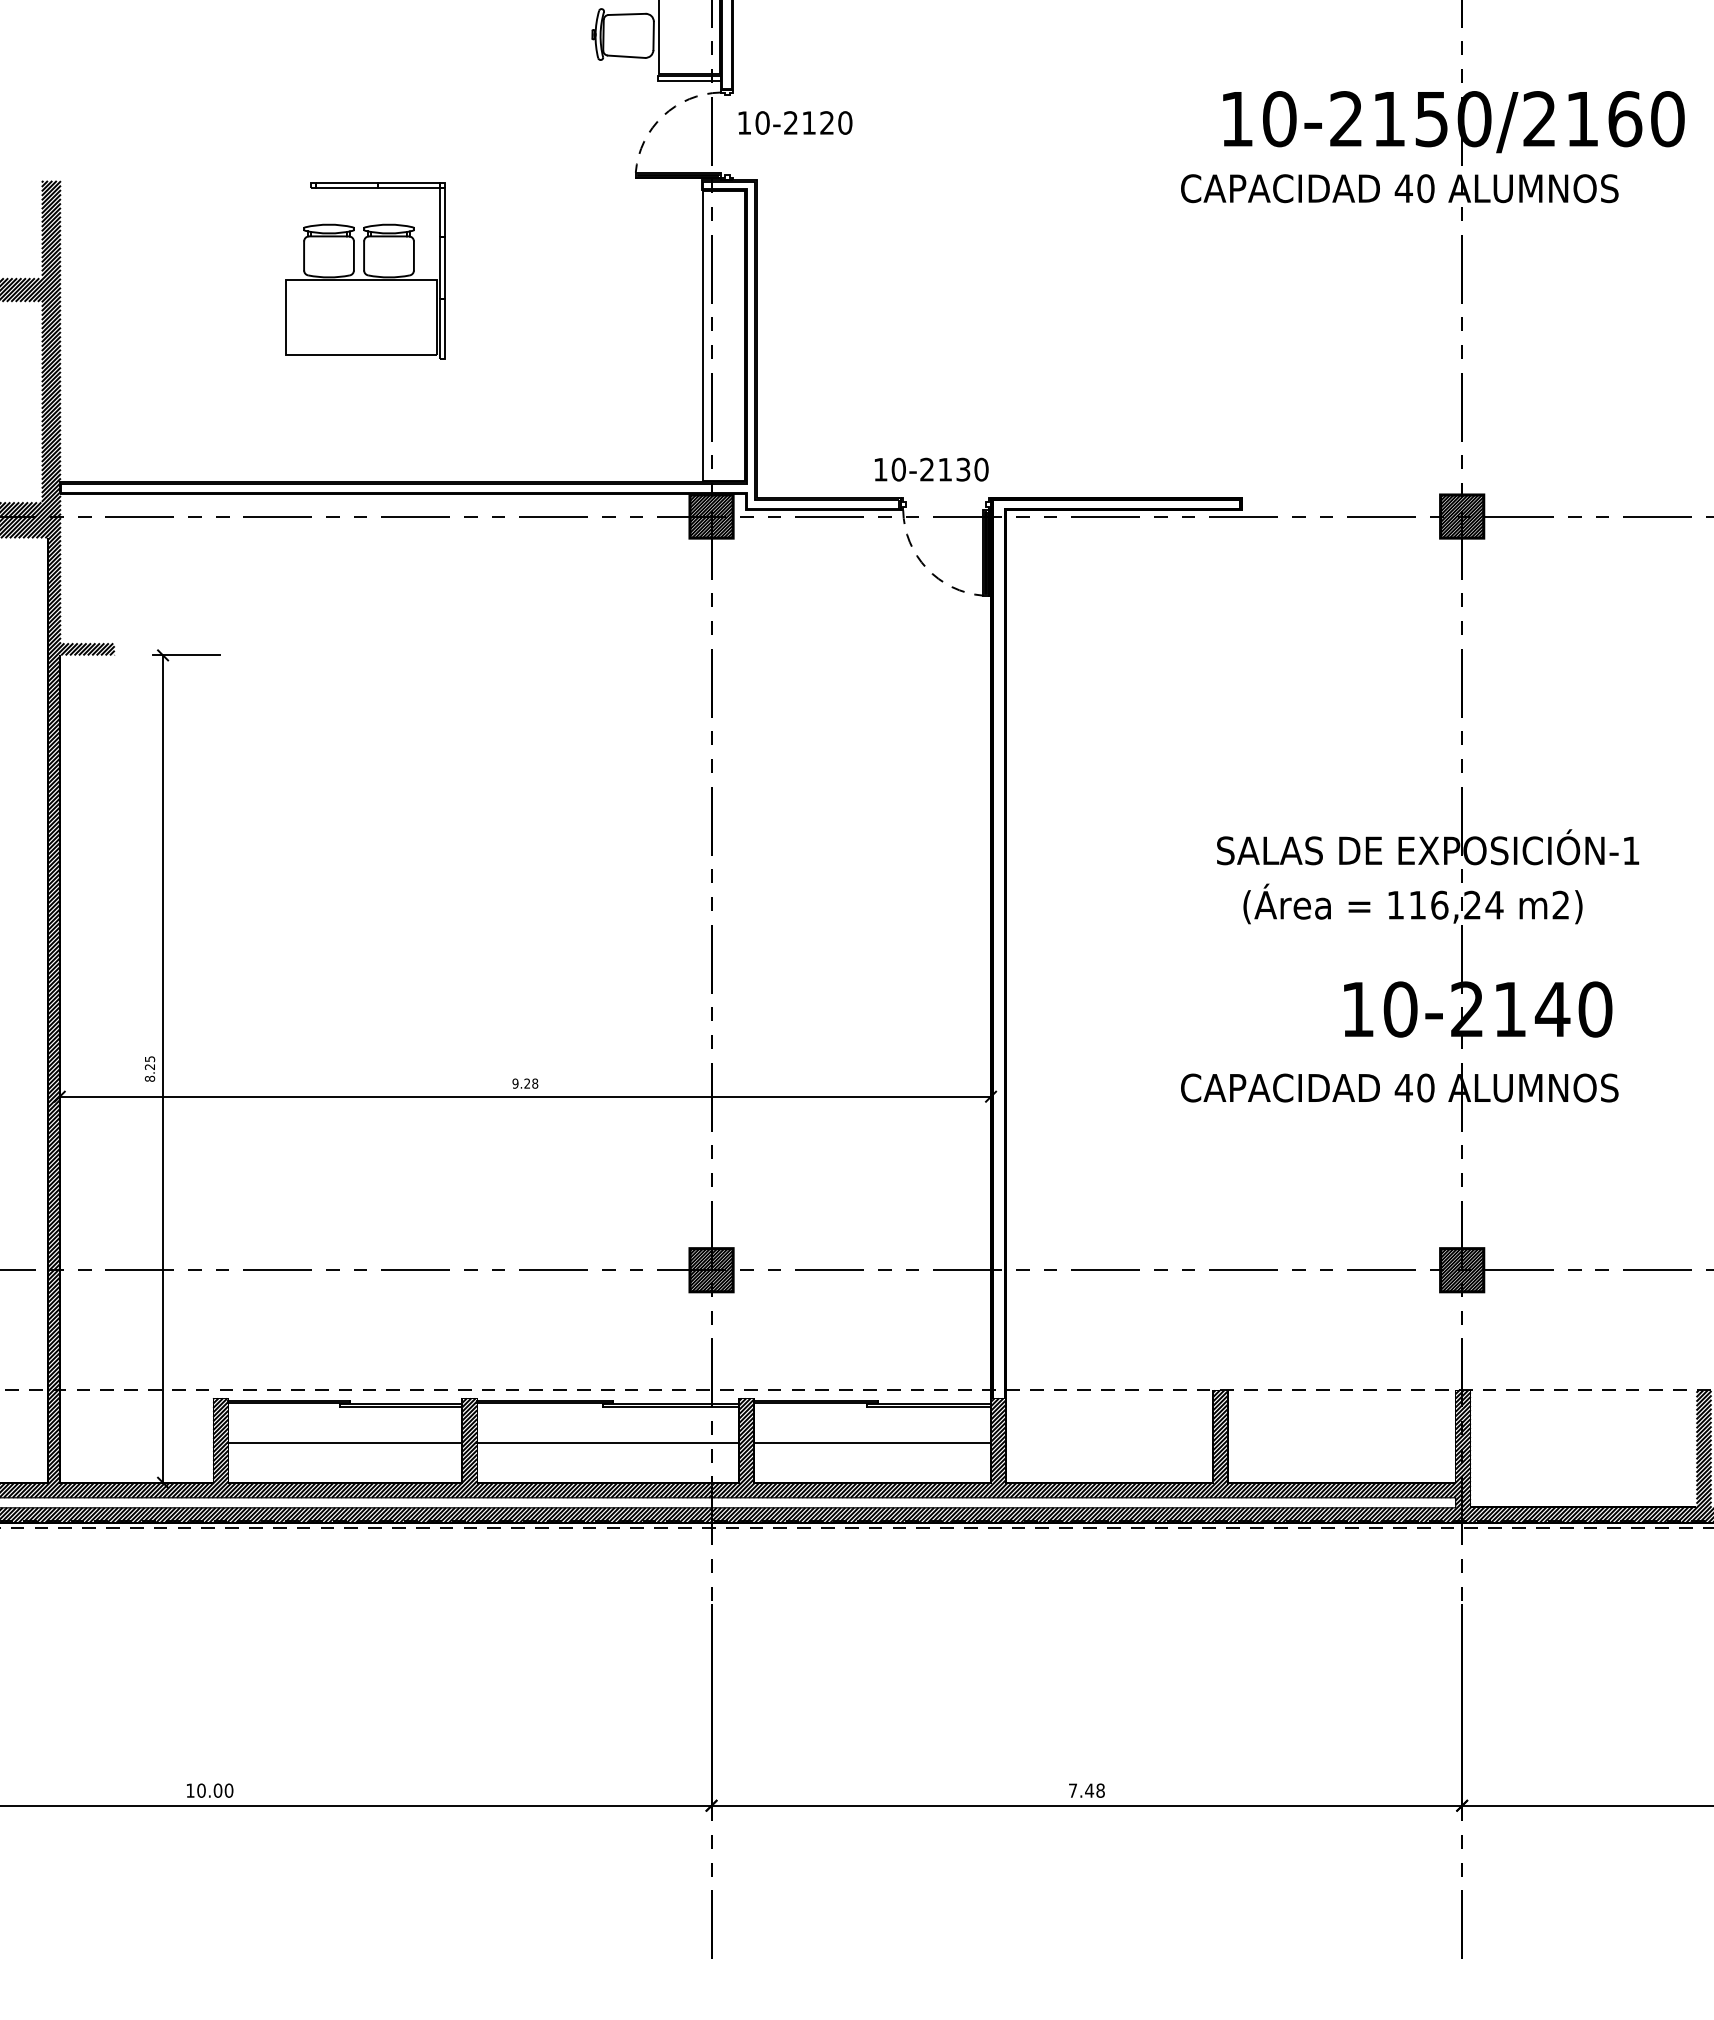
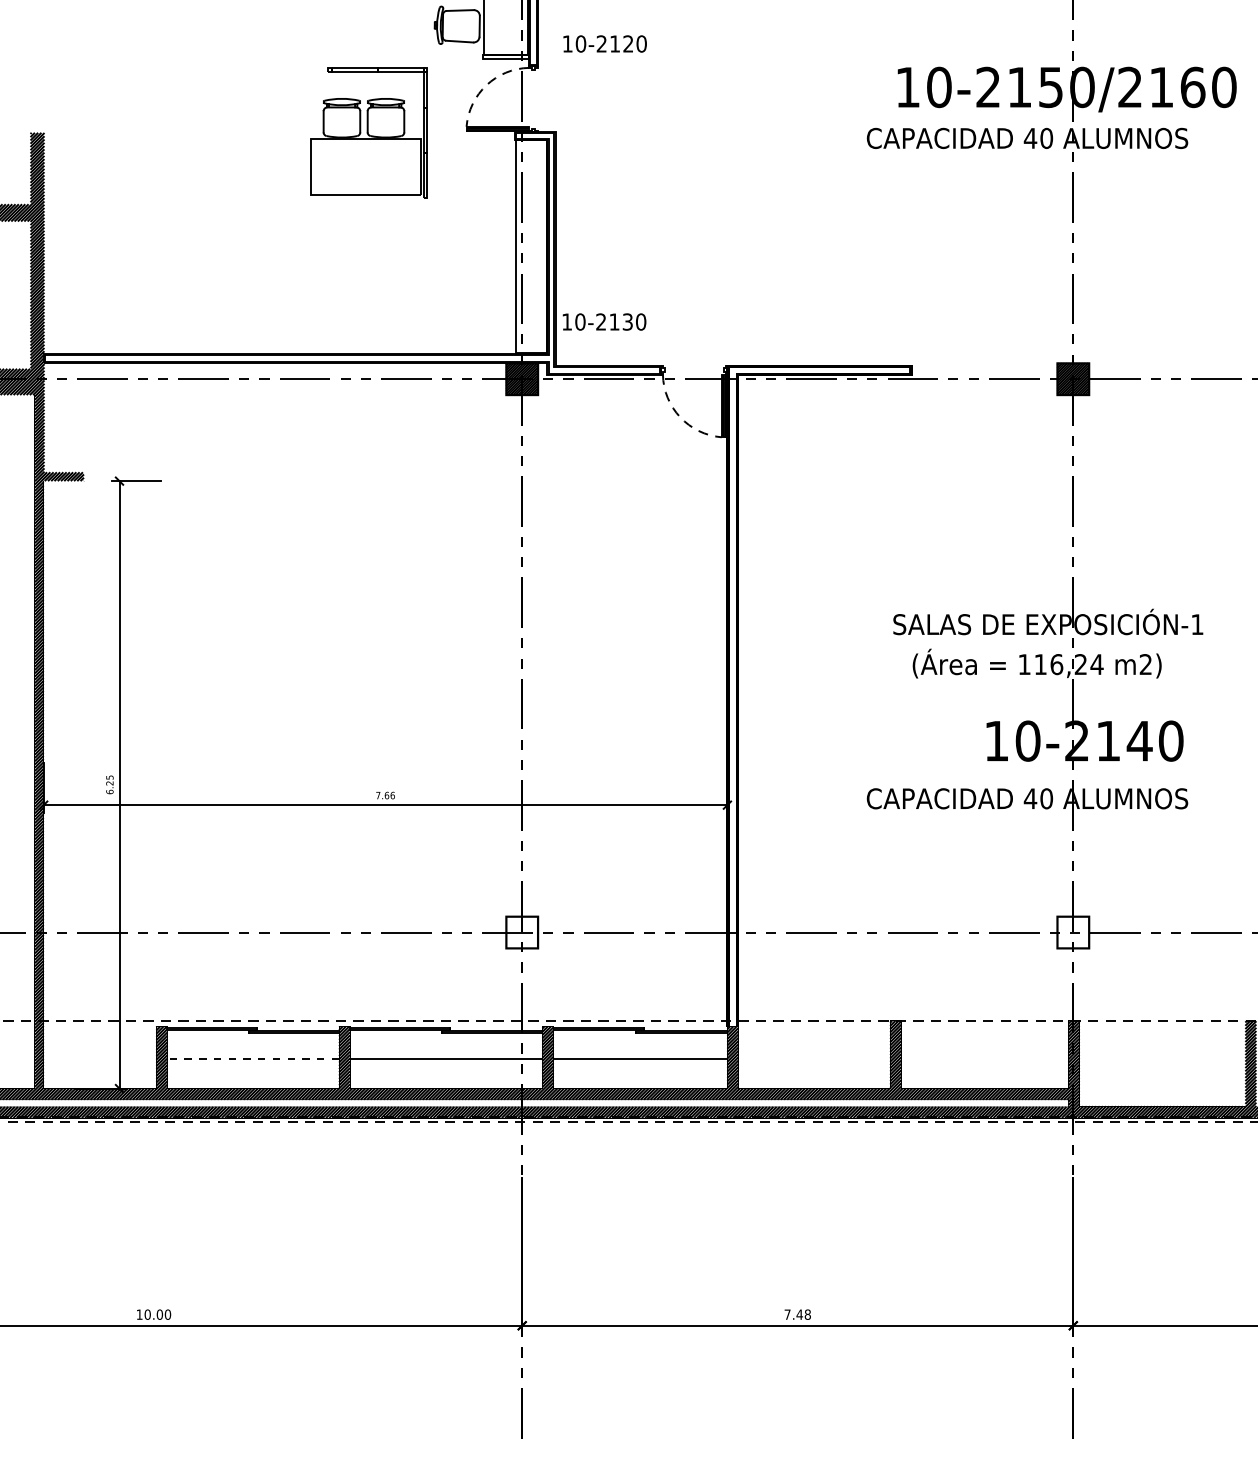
text: (795, 122) -> (605, 43), moved
part: (365, 270) -> (368, 132), moved
text: (931, 469) -> (604, 321), moved
text: (149, 1078) -> (109, 791), 8.25 -> 6.25
text: (525, 1083) -> (385, 795), 9.28 -> 7.66
hatch: (710, 1269) -> (521, 932), removed
hatch: (1461, 1269) -> (1072, 932), removed
line: (345, 1442) -> (253, 1059), solid -> dashed

